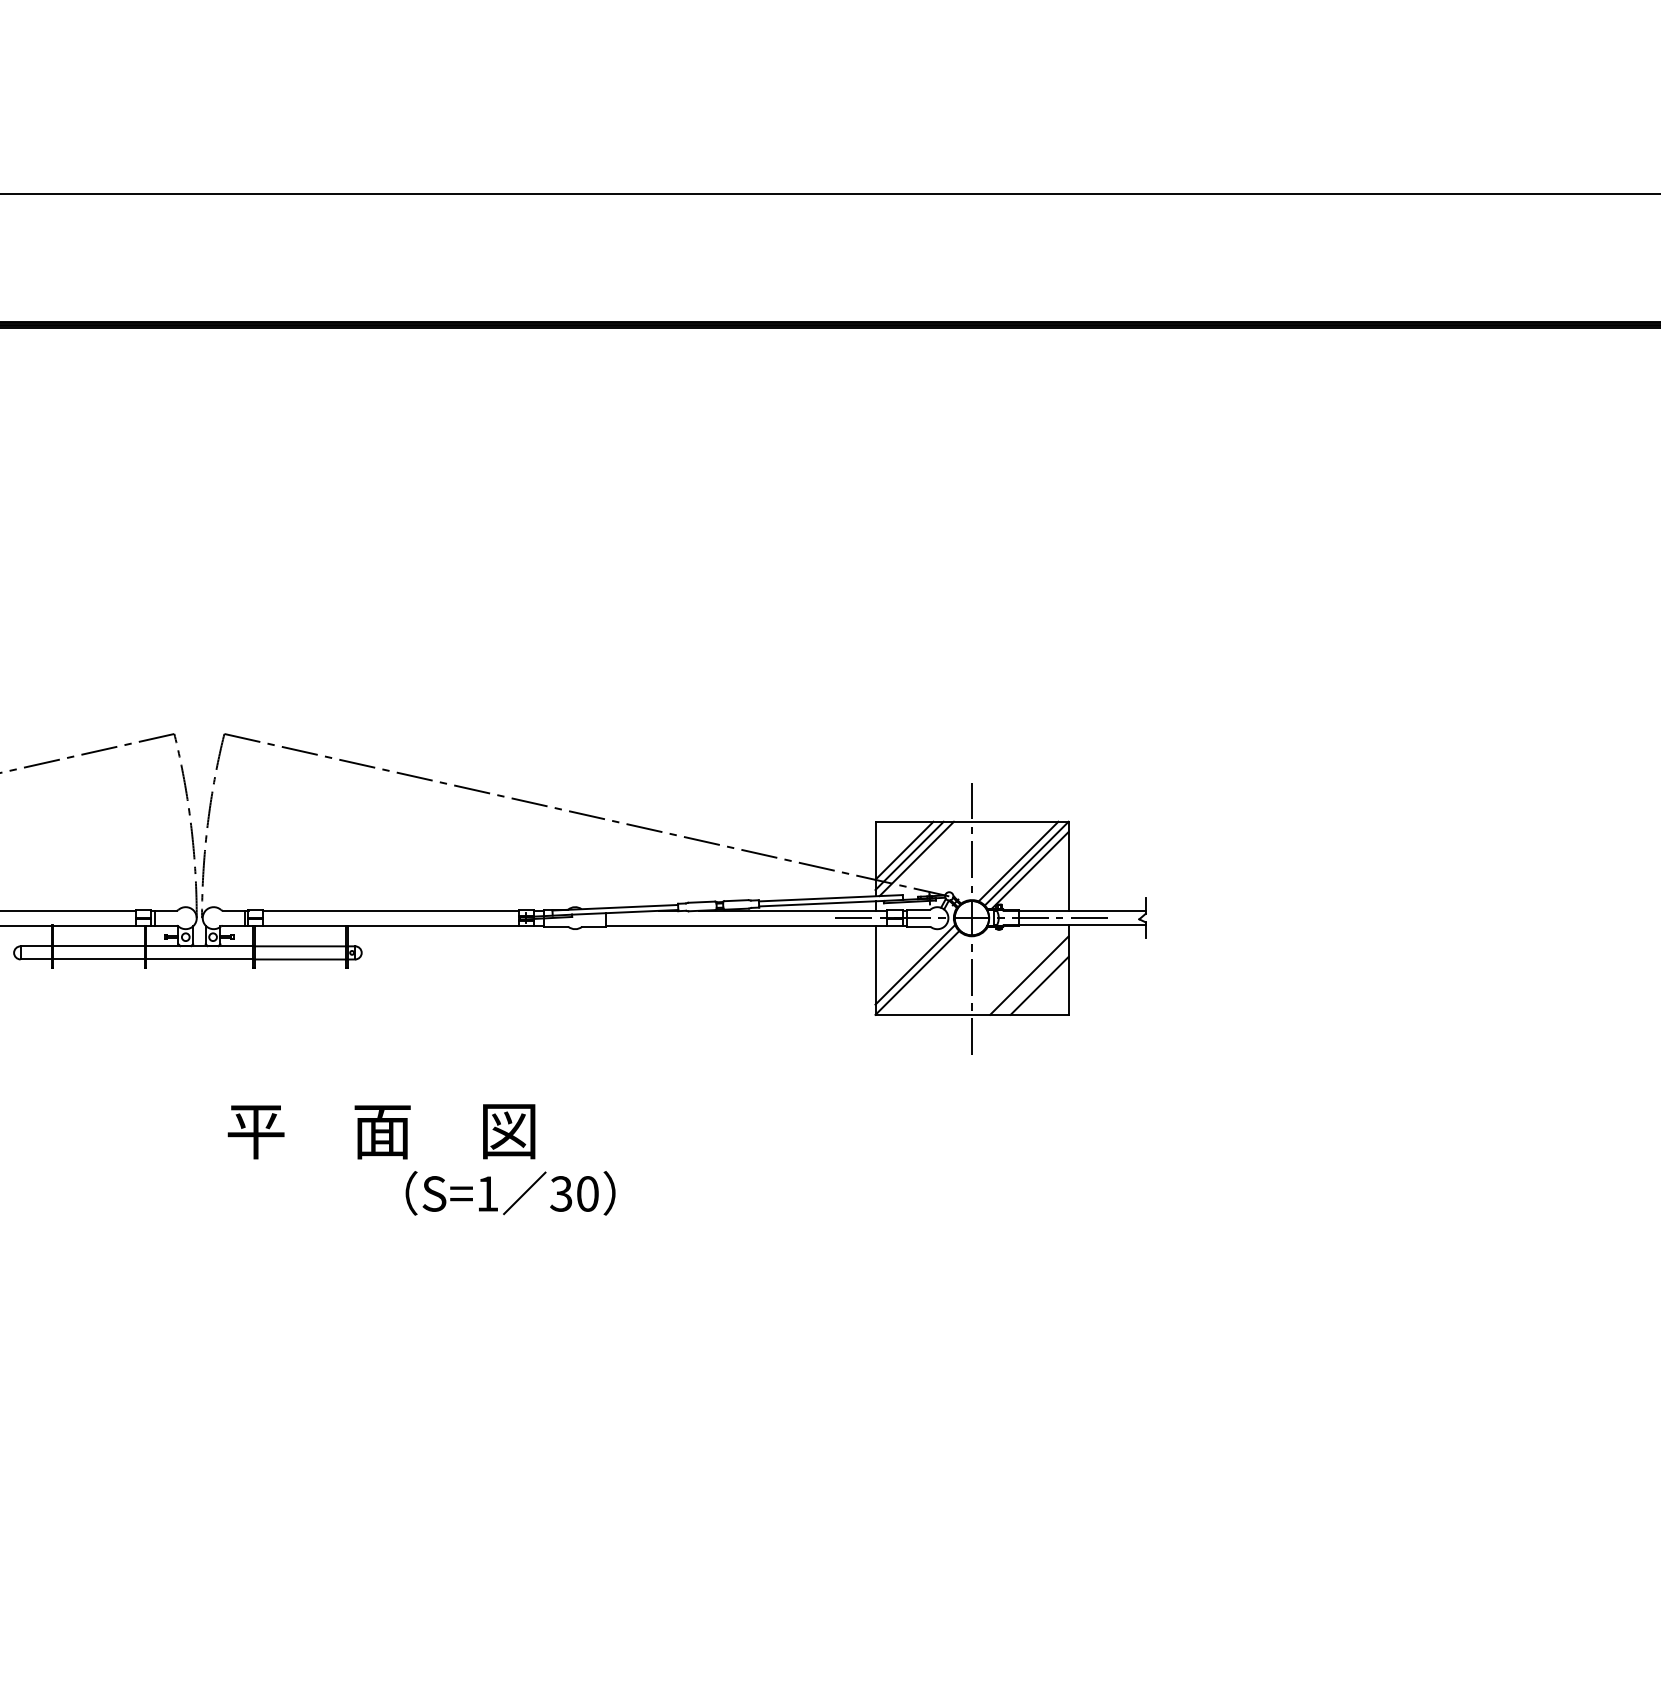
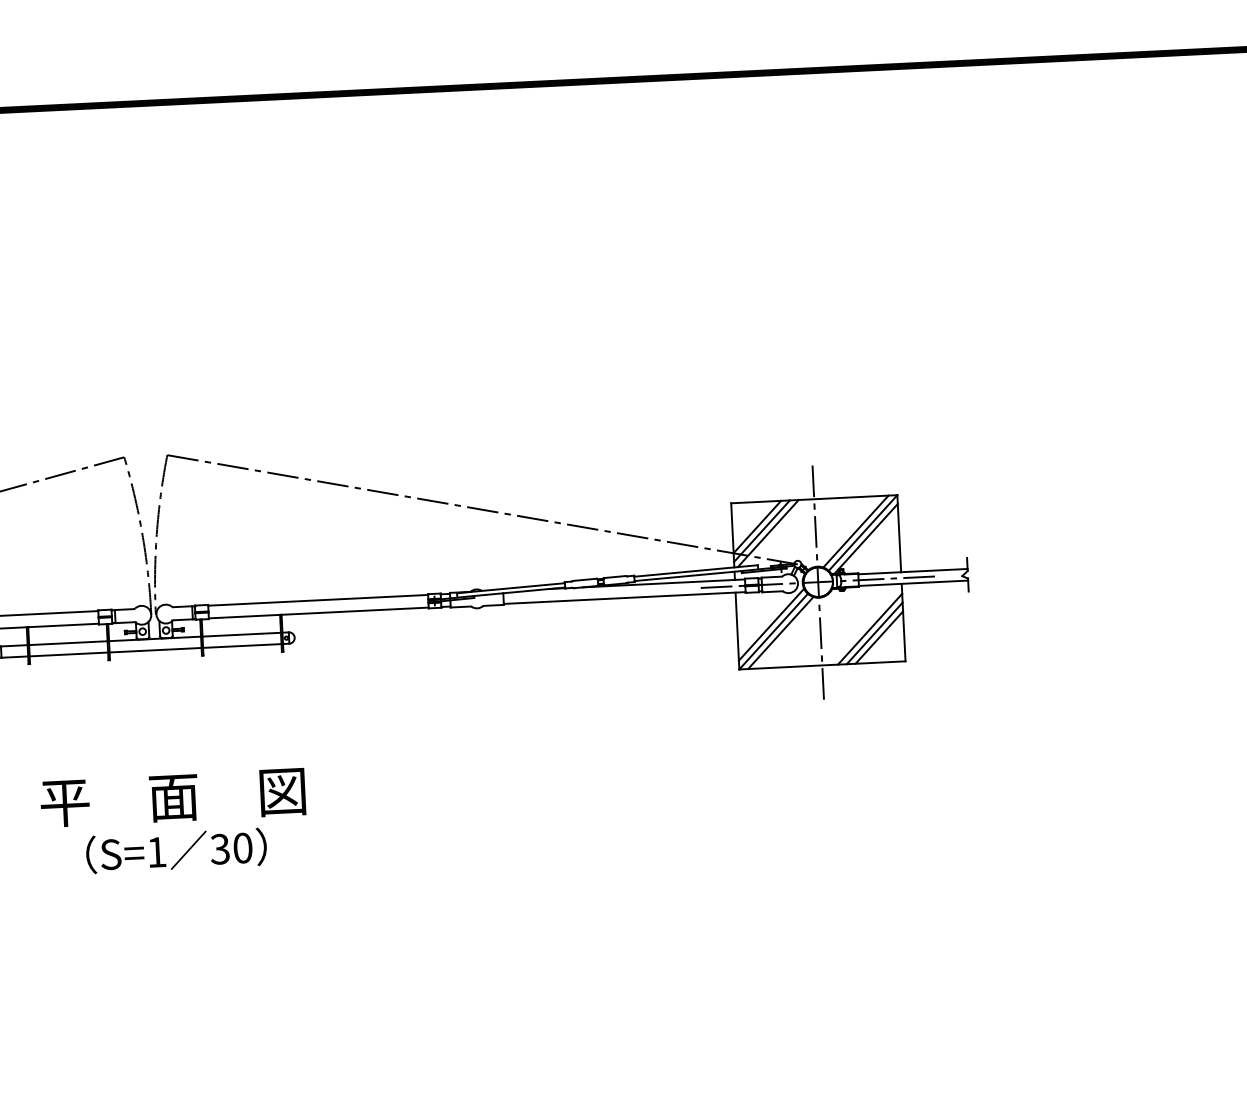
line: (925, 974) -> (780, 632), added
line: (1034, 980) -> (874, 633), added
text: (381, 1131) -> (172, 797), moved
text: (510, 1193) -> (176, 851), moved

